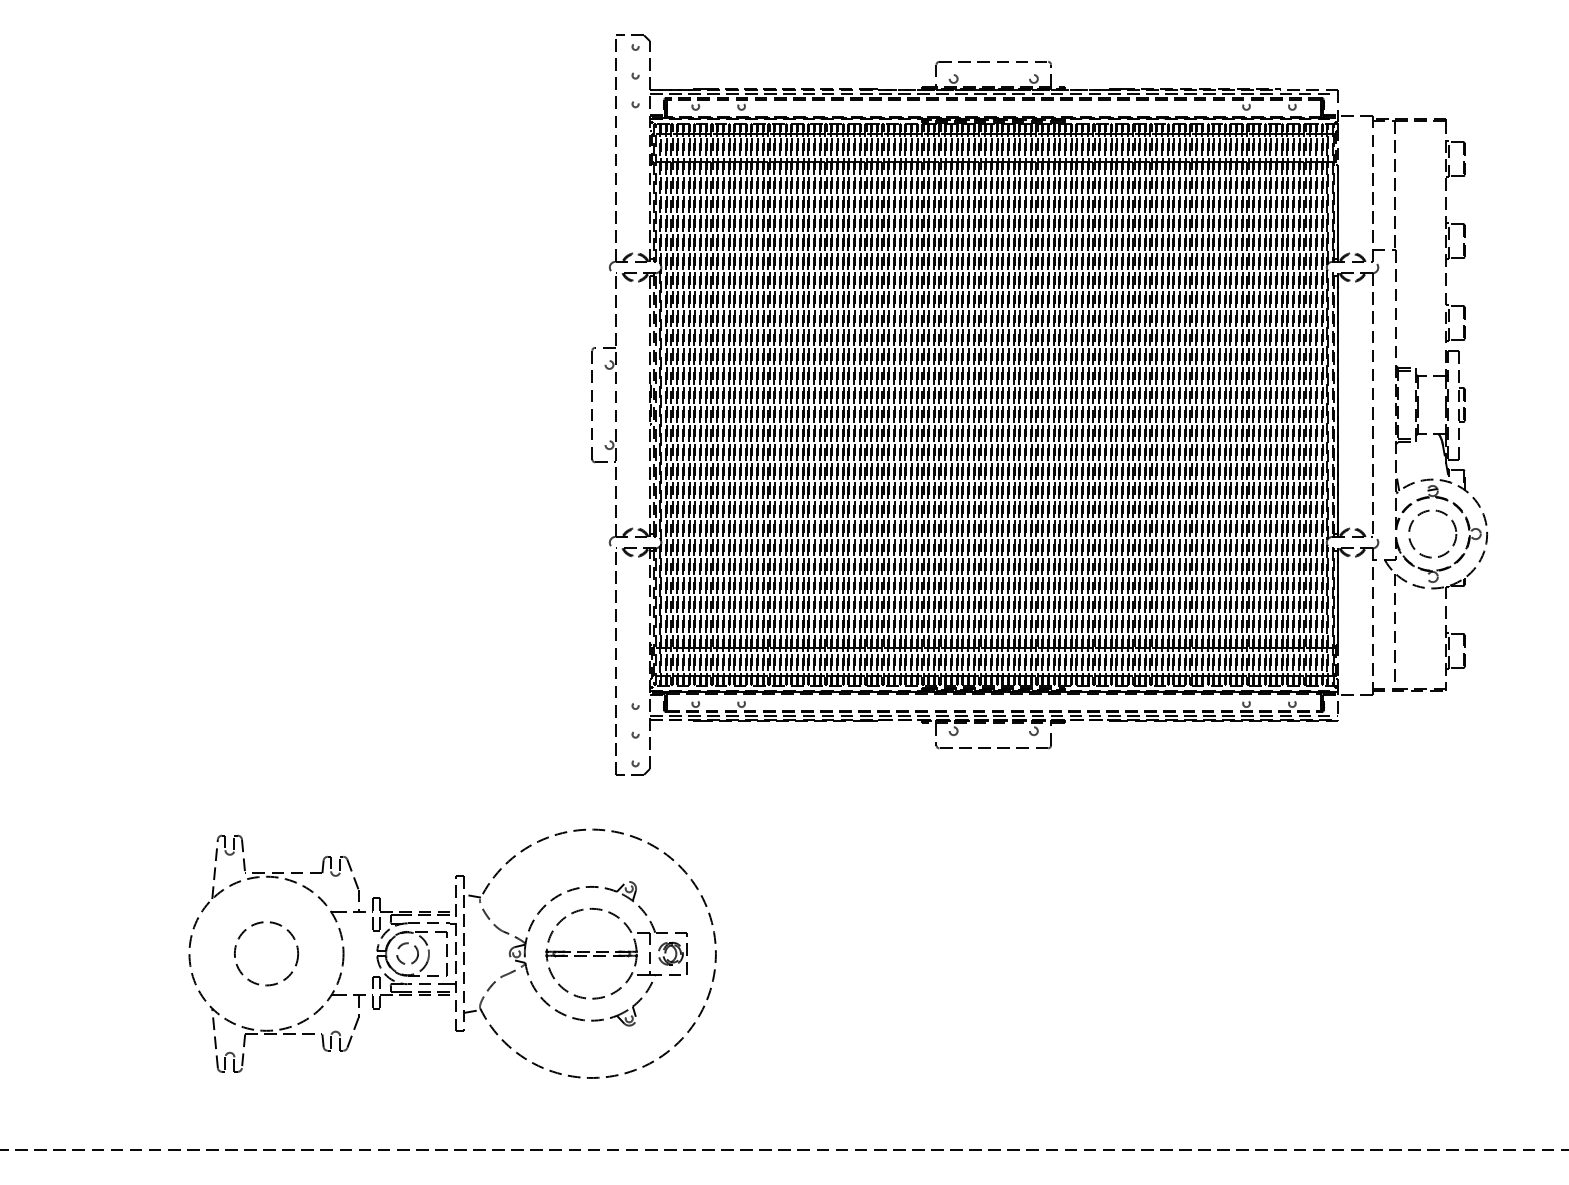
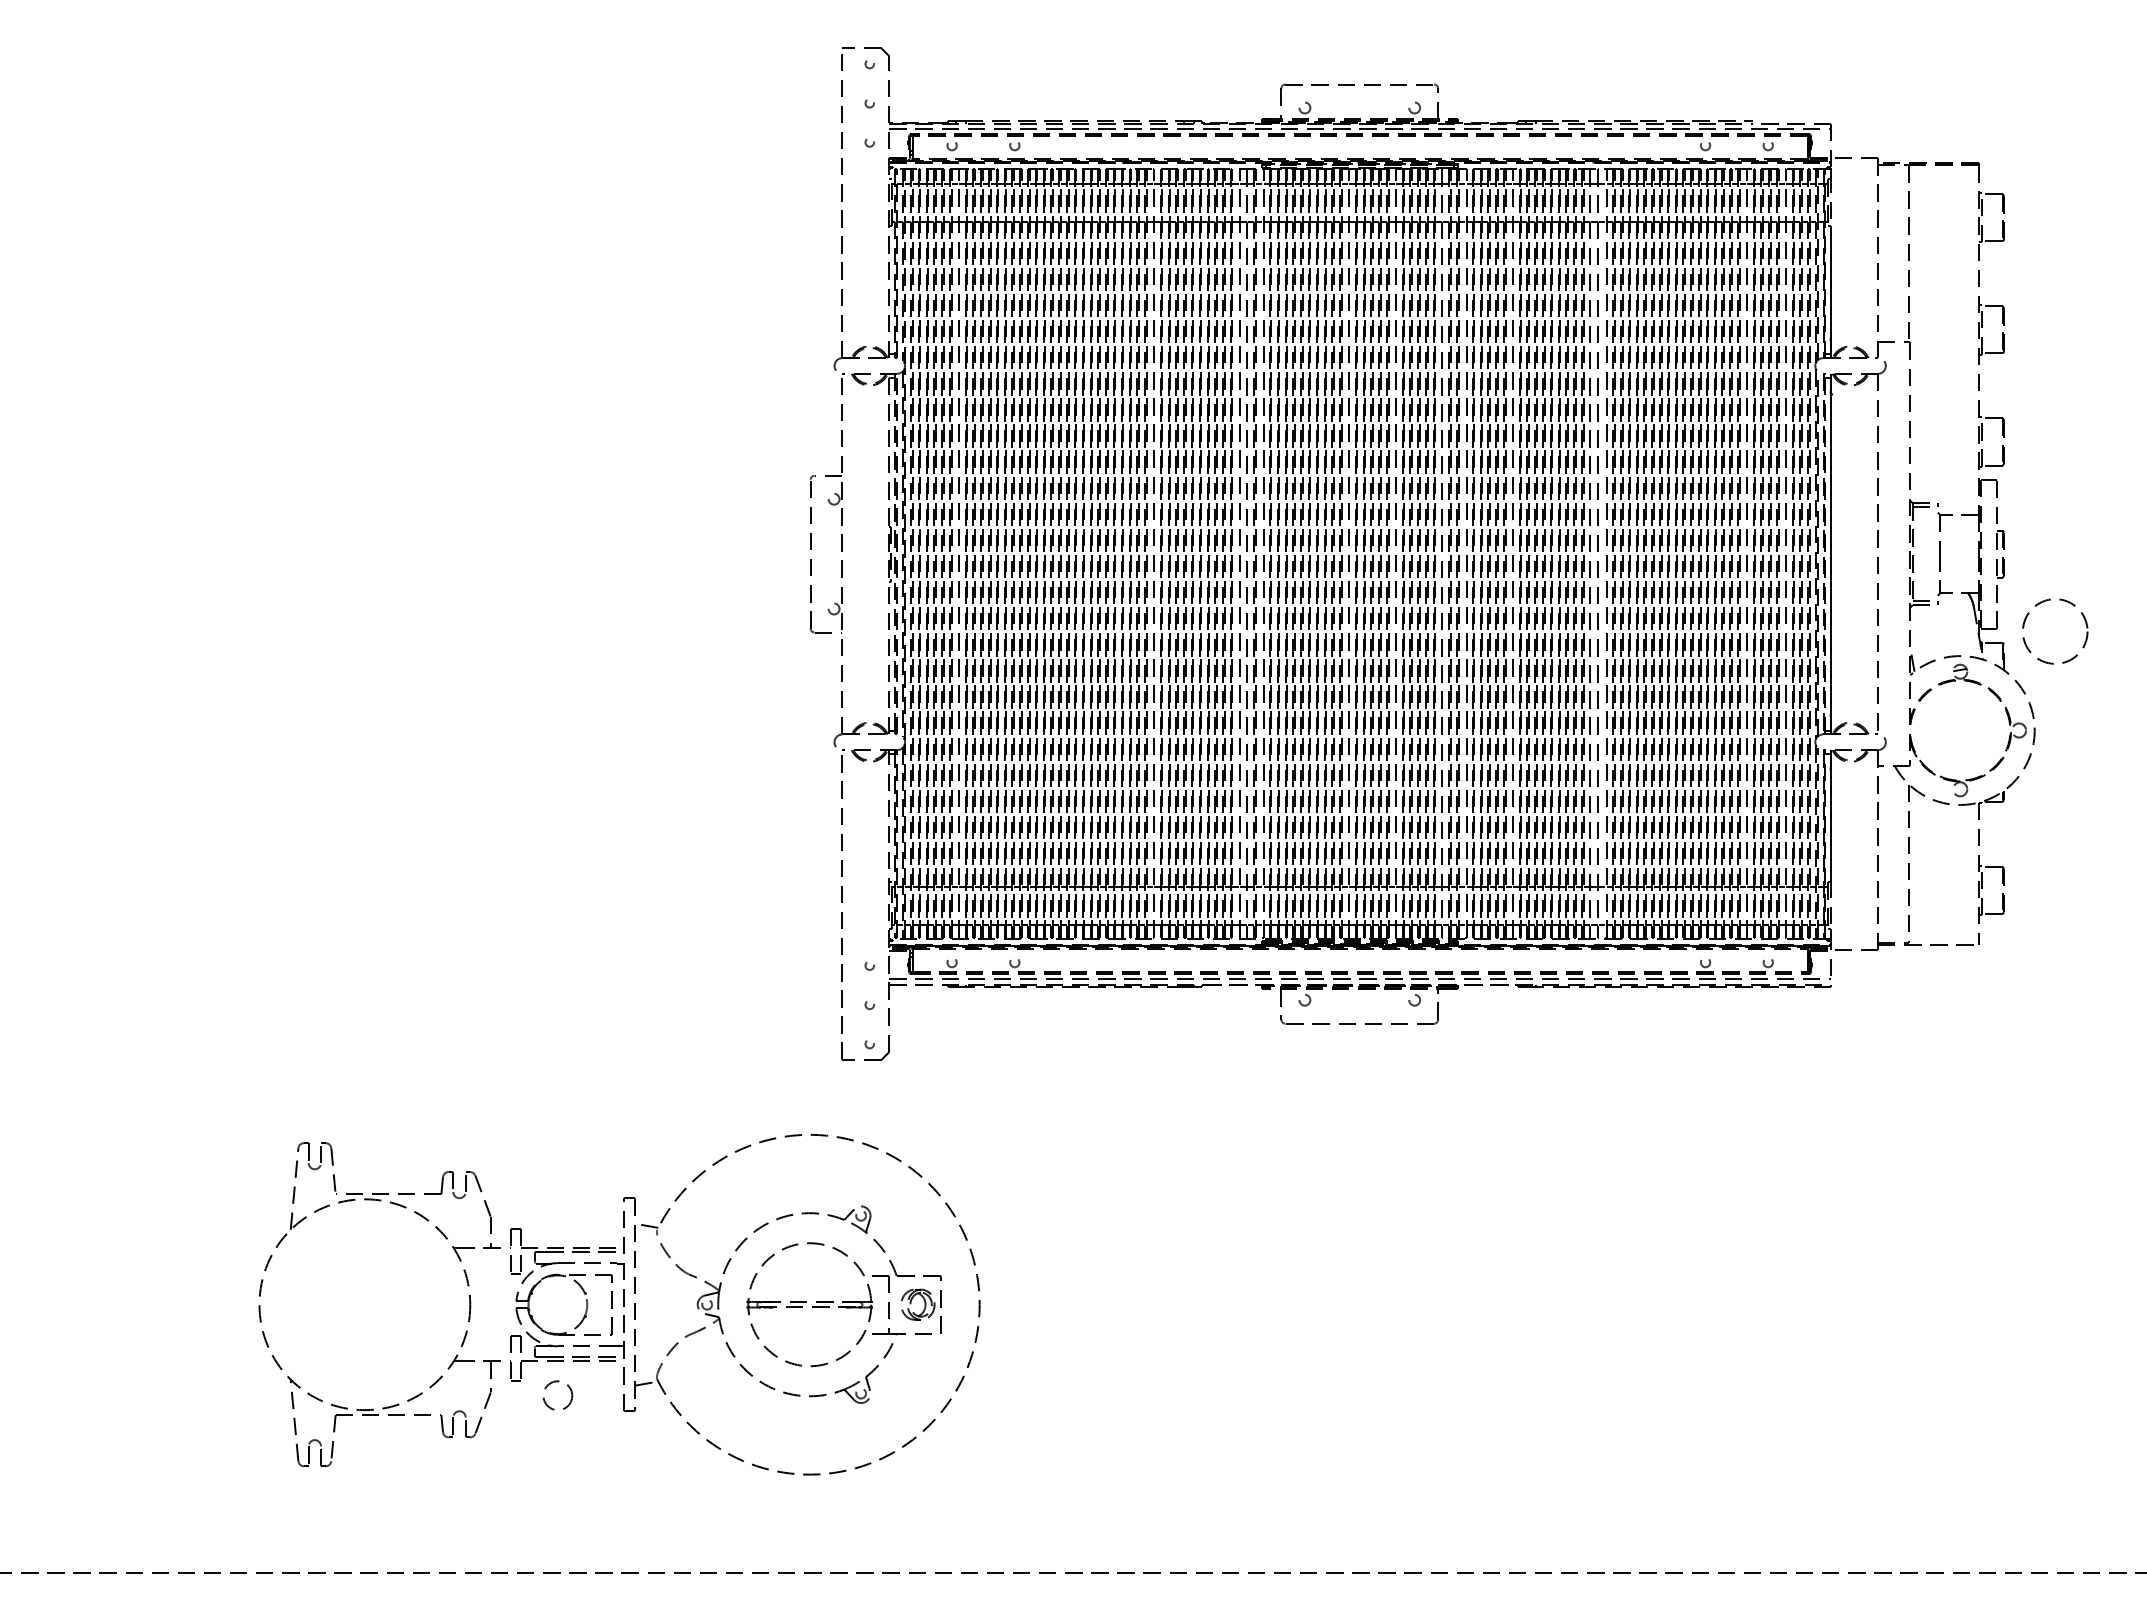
line: (699, 404) -> (957, 553), removed
line: (842, 404) -> (1152, 553), removed
line: (905, 404) -> (1238, 553), removed
line: (912, 404) -> (1248, 553), removed
line: (922, 404) -> (1262, 553), removed
line: (984, 404) -> (1347, 553), removed
line: (1019, 404) -> (1394, 553), removed
line: (1054, 404) -> (1443, 553), removed
line: (1070, 404) -> (1464, 553), removed
line: (1104, 404) -> (1511, 553), removed
line: (1163, 404) -> (1591, 553), removed
line: (1169, 404) -> (1599, 553), removed
line: (1173, 404) -> (1605, 553), removed
line: (1275, 404) -> (1745, 553), removed
line: (1304, 404) -> (1784, 553), removed
line: (1416, 405) -> (1937, 554), removed
circle: (1432, 534) -> (2055, 631), moved
line: (1420, 688) -> (1943, 942), removed
circle: (266, 953) -> (364, 1304), removed
circle: (407, 953) -> (557, 1395), moved

